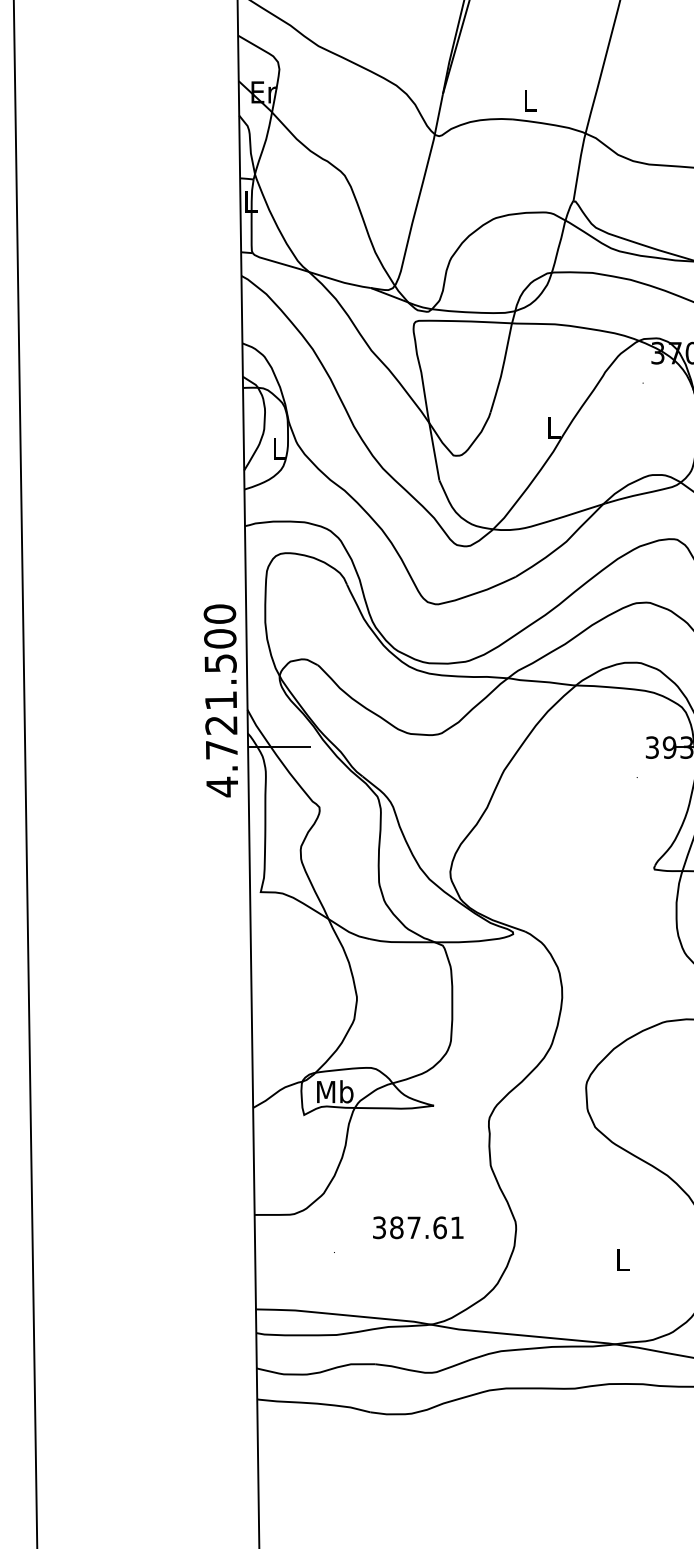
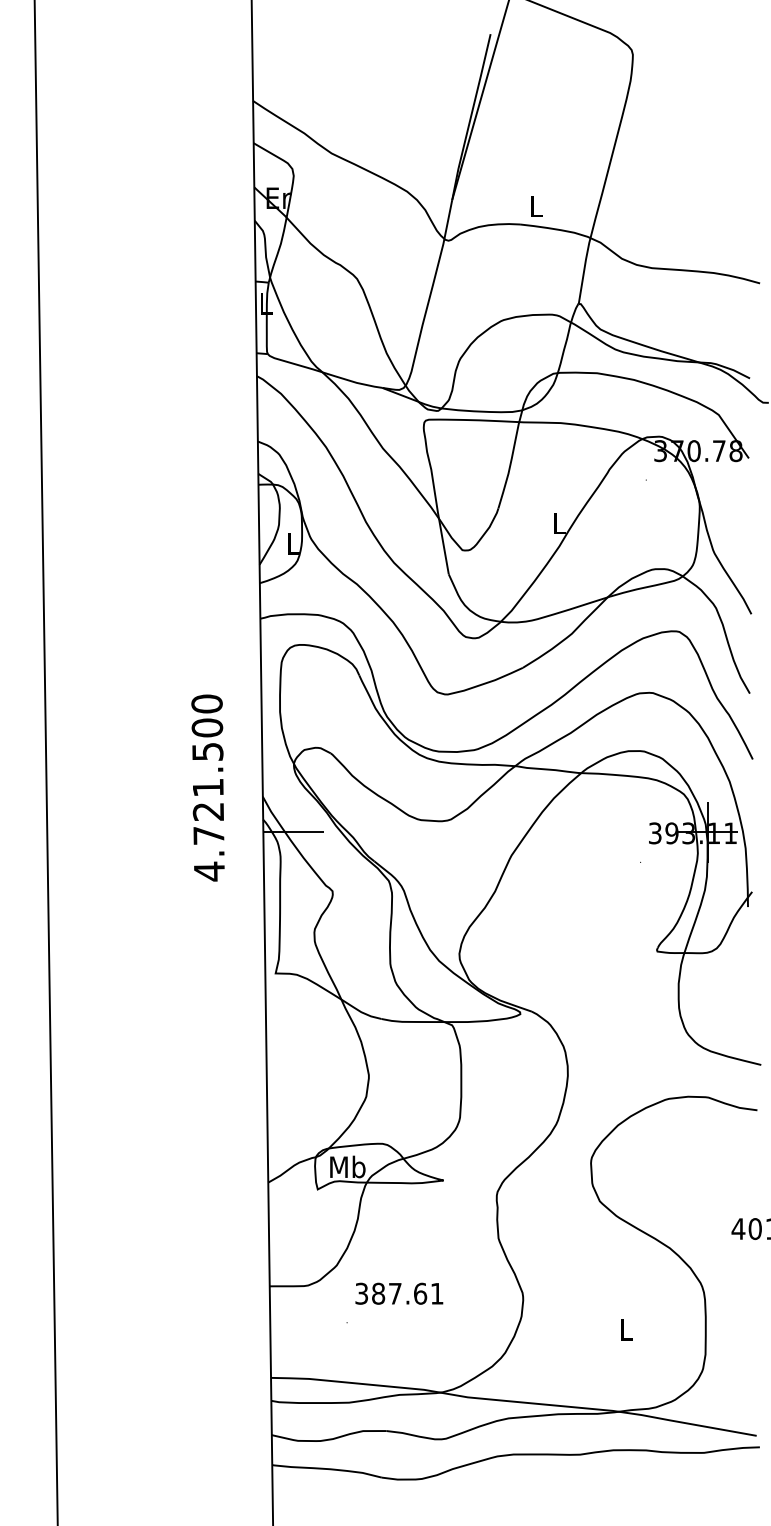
text: (220, 700) -> (207, 787), moved
text: (418, 1227) -> (399, 1293), moved

